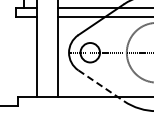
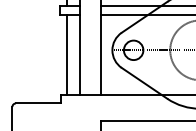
line: (24, 56) -> (67, 54), added
line: (101, 85) -> (144, 83), dashed -> solid

